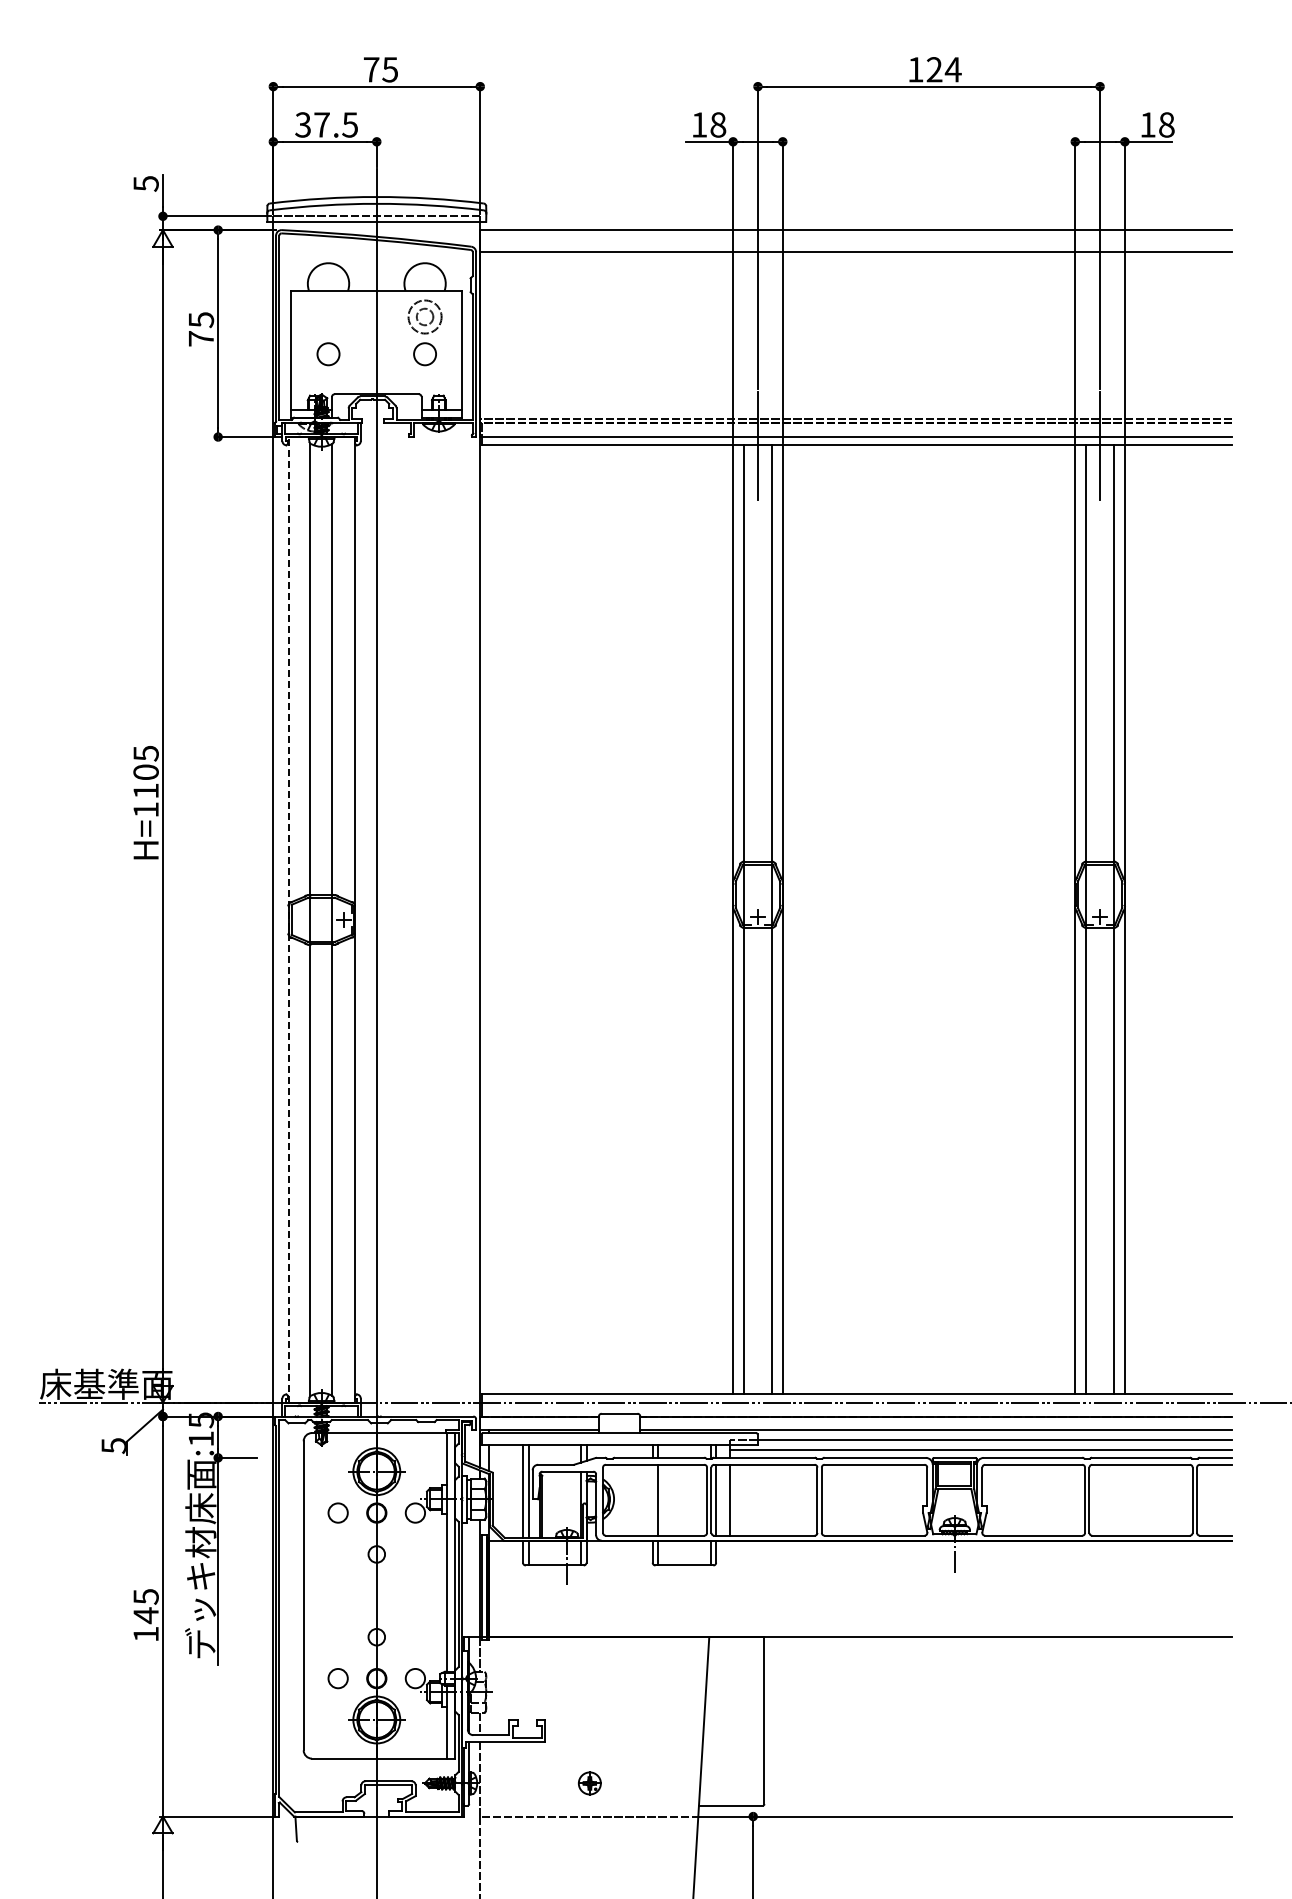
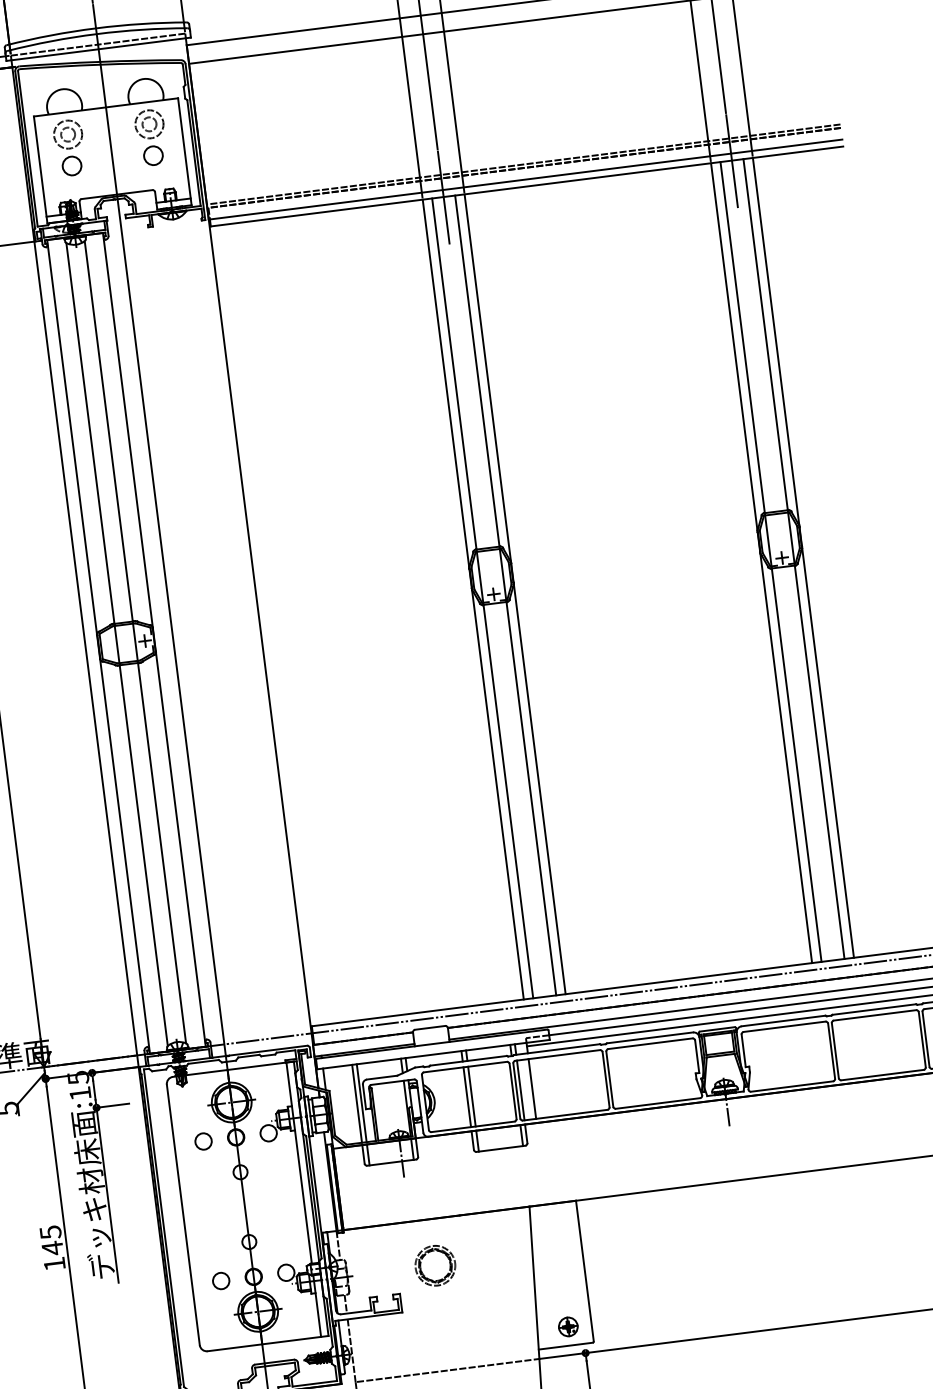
part: (325, 310) -> (64, 129), added
line: (288, 919) -> (98, 646), dashed -> solid
line: (652, 1499) -> (467, 1096), added
part: (590, 1692) -> (435, 1265), added
part: (589, 1783) -> (568, 1327), moved

